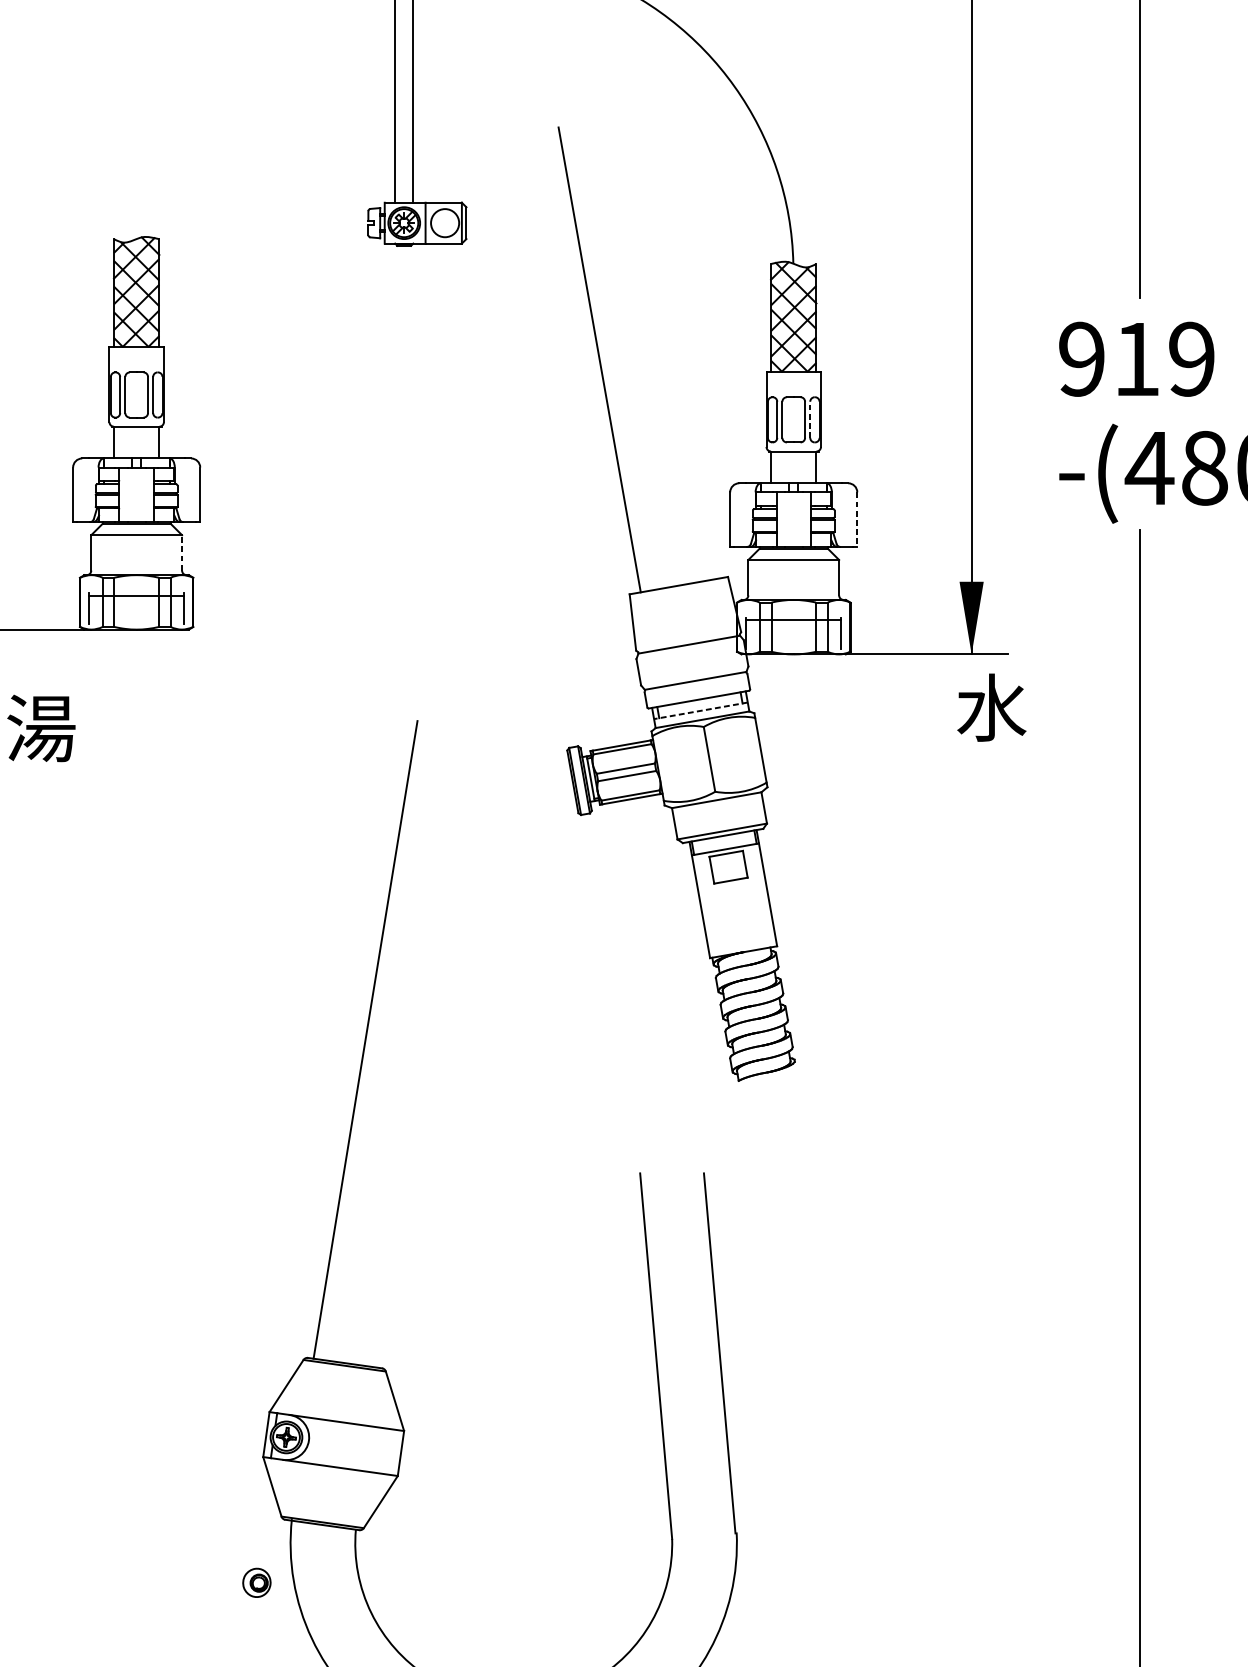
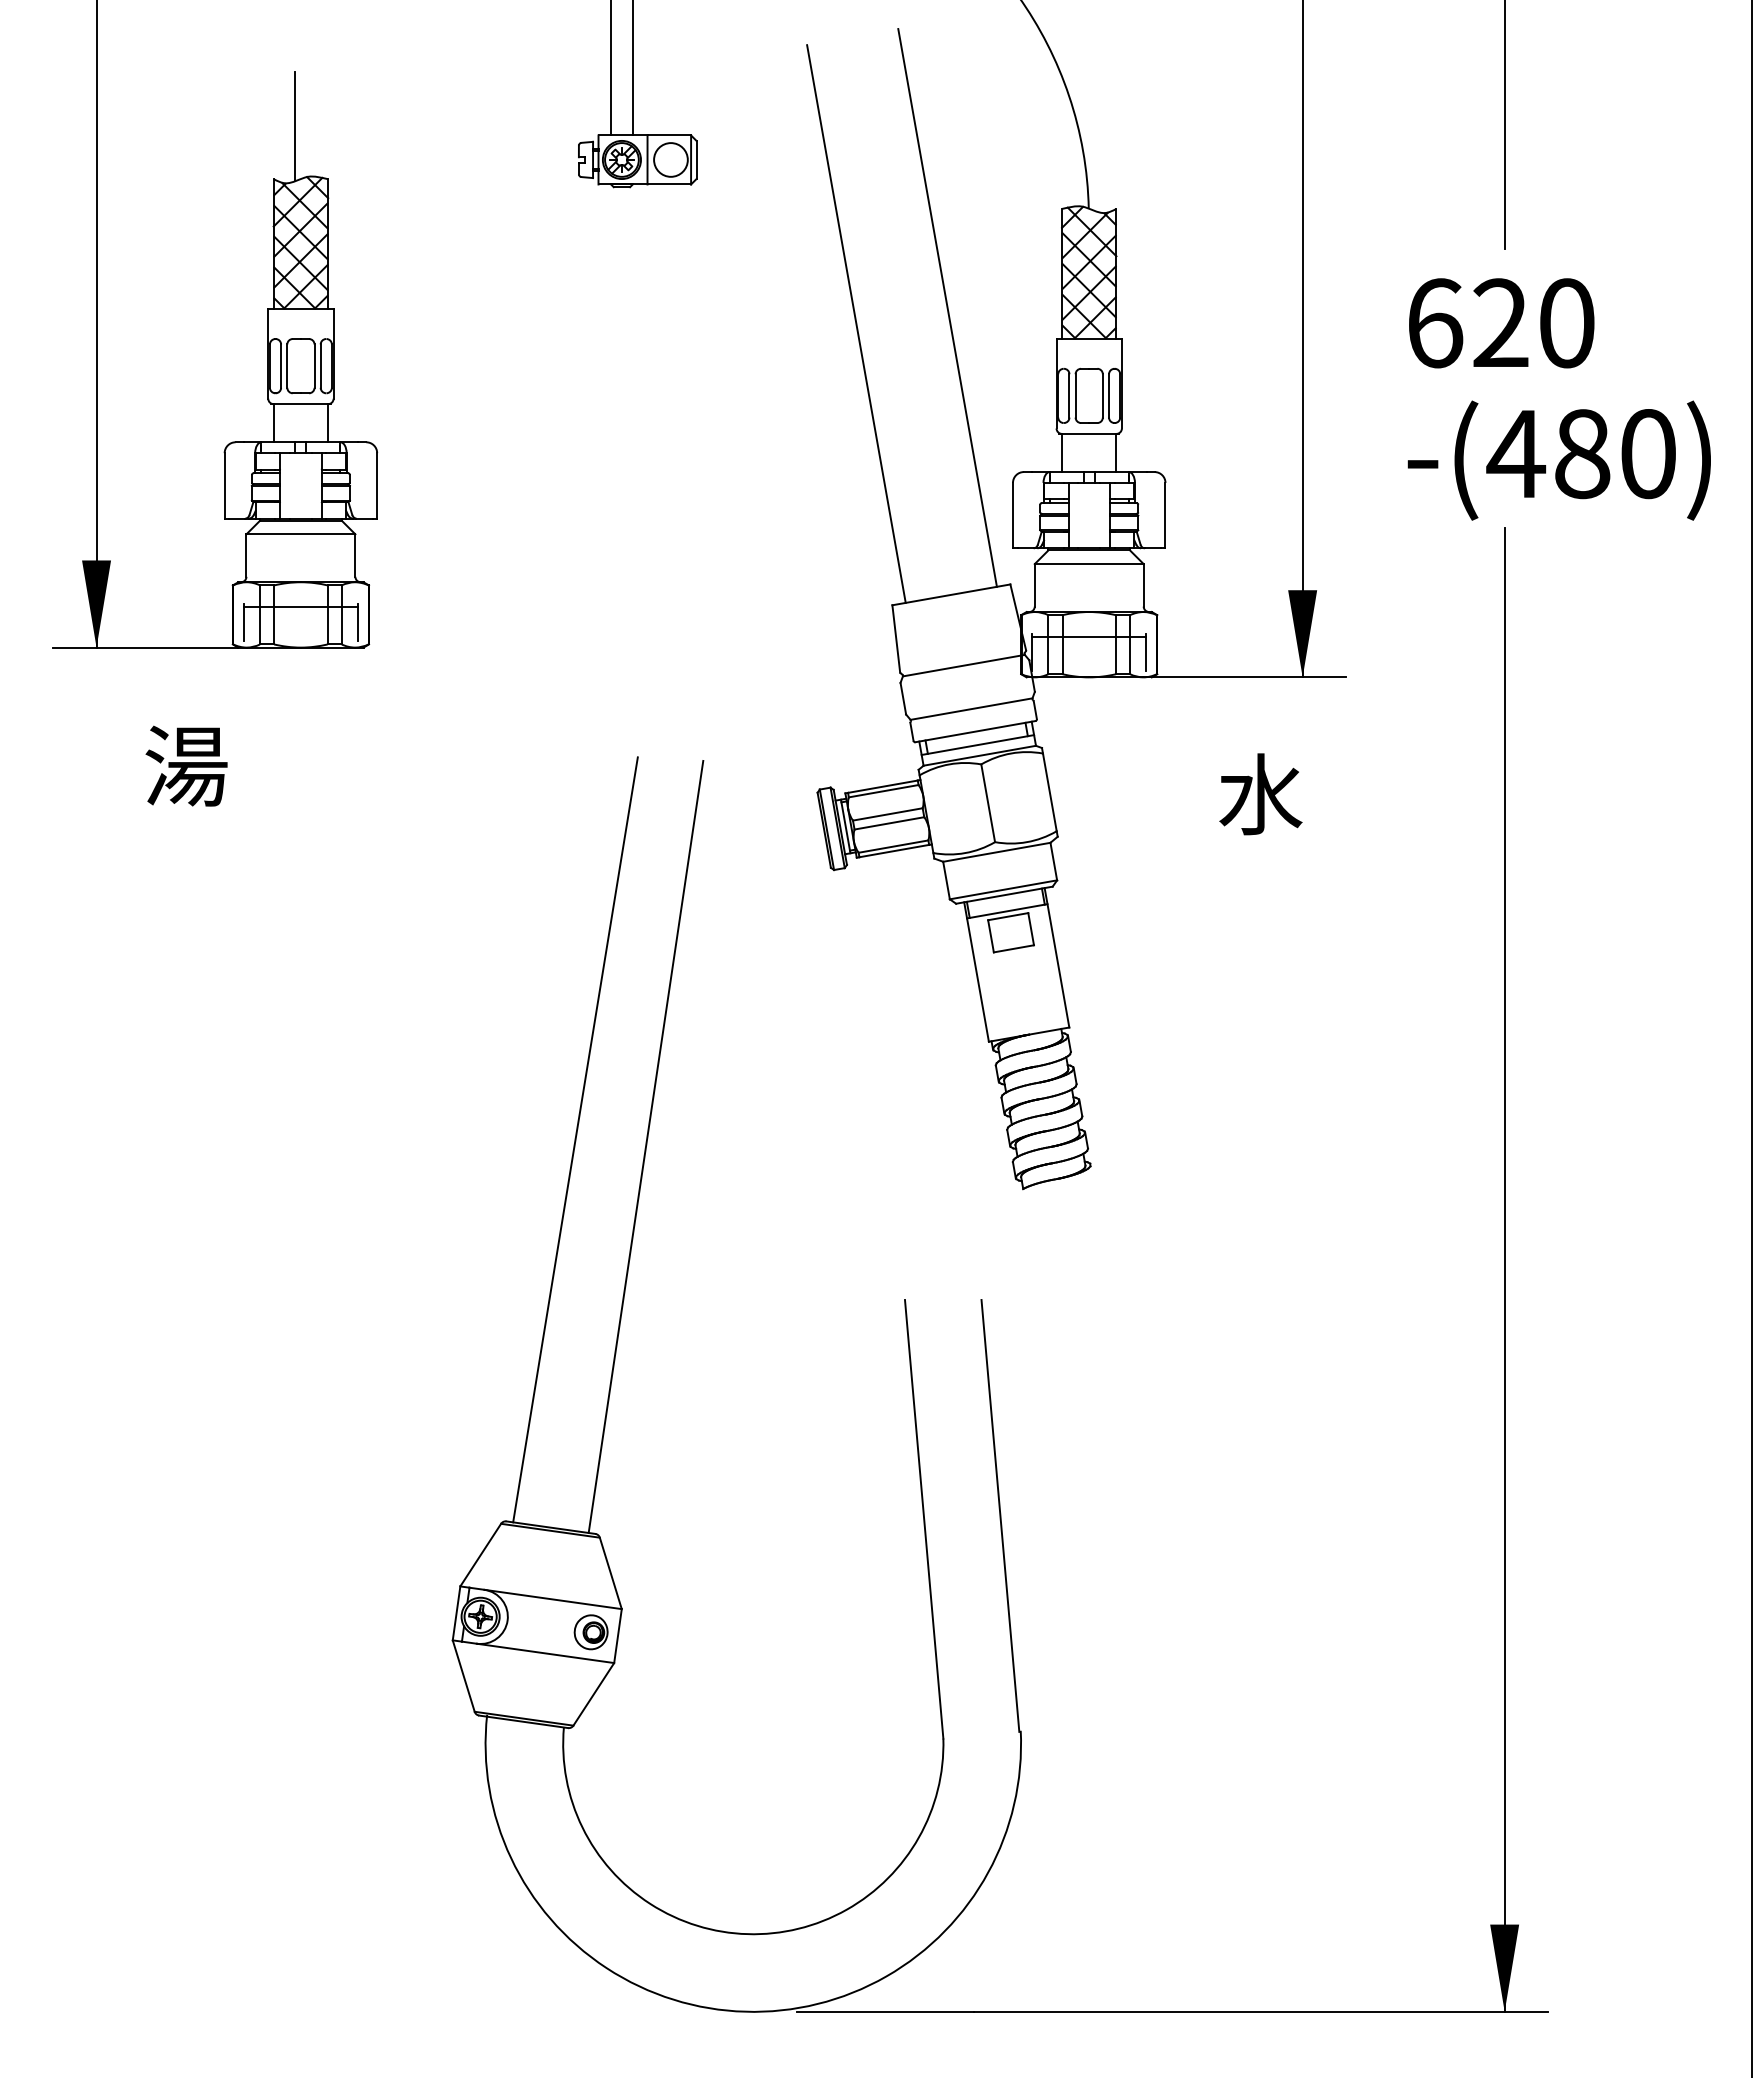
line: (132, 195) -> (295, 126), added
line: (675, 346) -> (947, 307), added
text: (1136, 359) -> (1500, 323), 919 -> 620
line: (810, 419) -> (1109, 395), dashed -> solid
line: (857, 519) -> (1165, 515), dashed -> solid
line: (182, 552) -> (355, 555), dashed -> solid
text: (991, 707) -> (1260, 794), moved
line: (700, 711) -> (977, 745), dashed -> solid
line: (423, 1045) -> (645, 1146), added
part: (256, 1583) -> (590, 1632), moved

